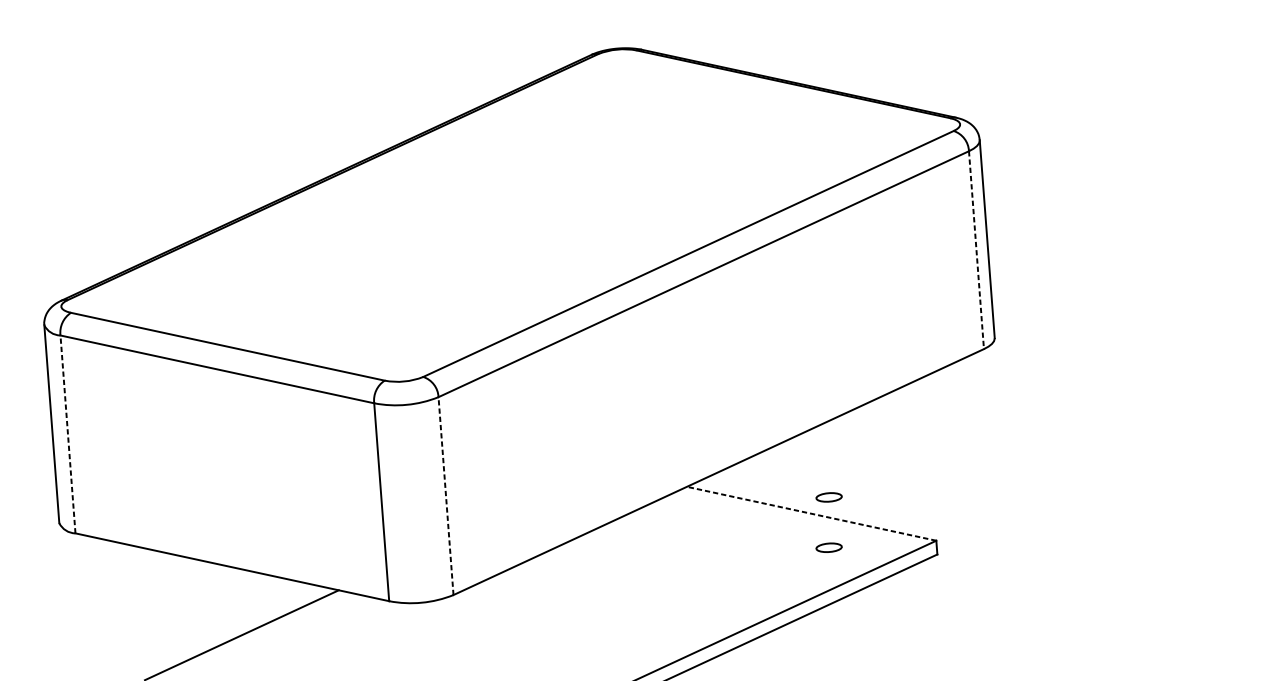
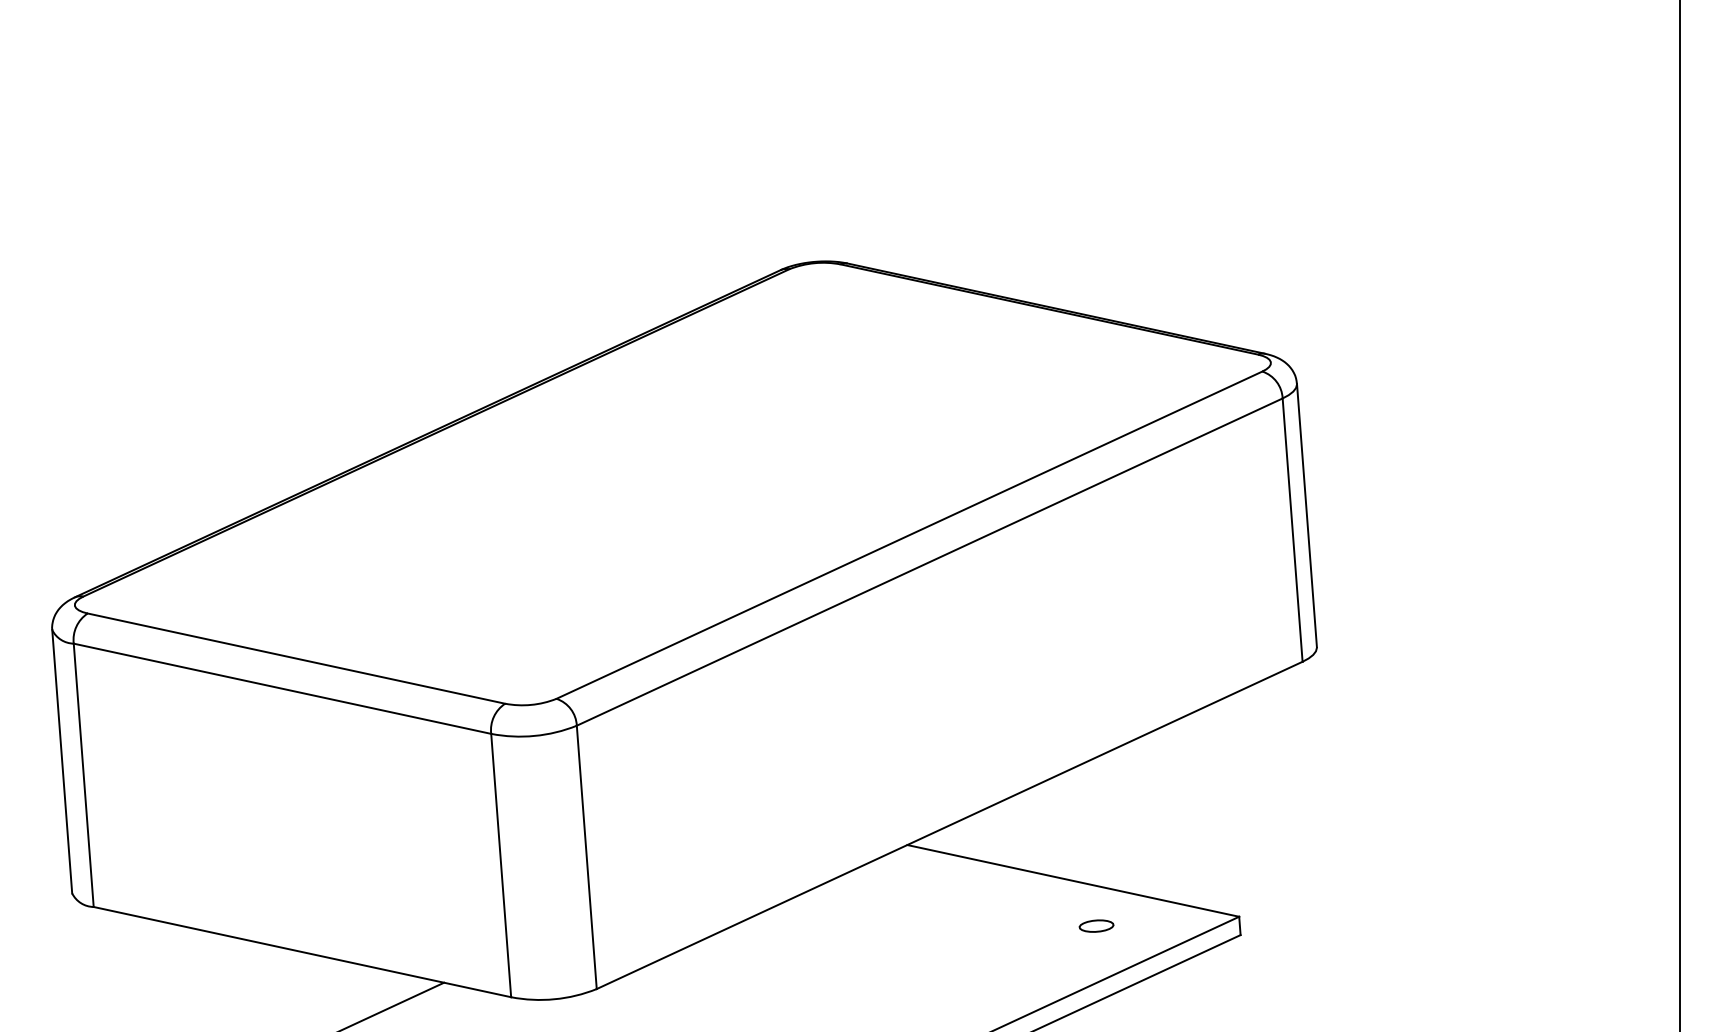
line: (976, 250) -> (1292, 530), dashed -> solid
line: (67, 433) -> (83, 774), dashed -> solid
line: (445, 495) -> (586, 856), dashed -> solid
part: (829, 496) -> (1096, 858), removed
line: (811, 513) -> (1073, 880), dashed -> solid

